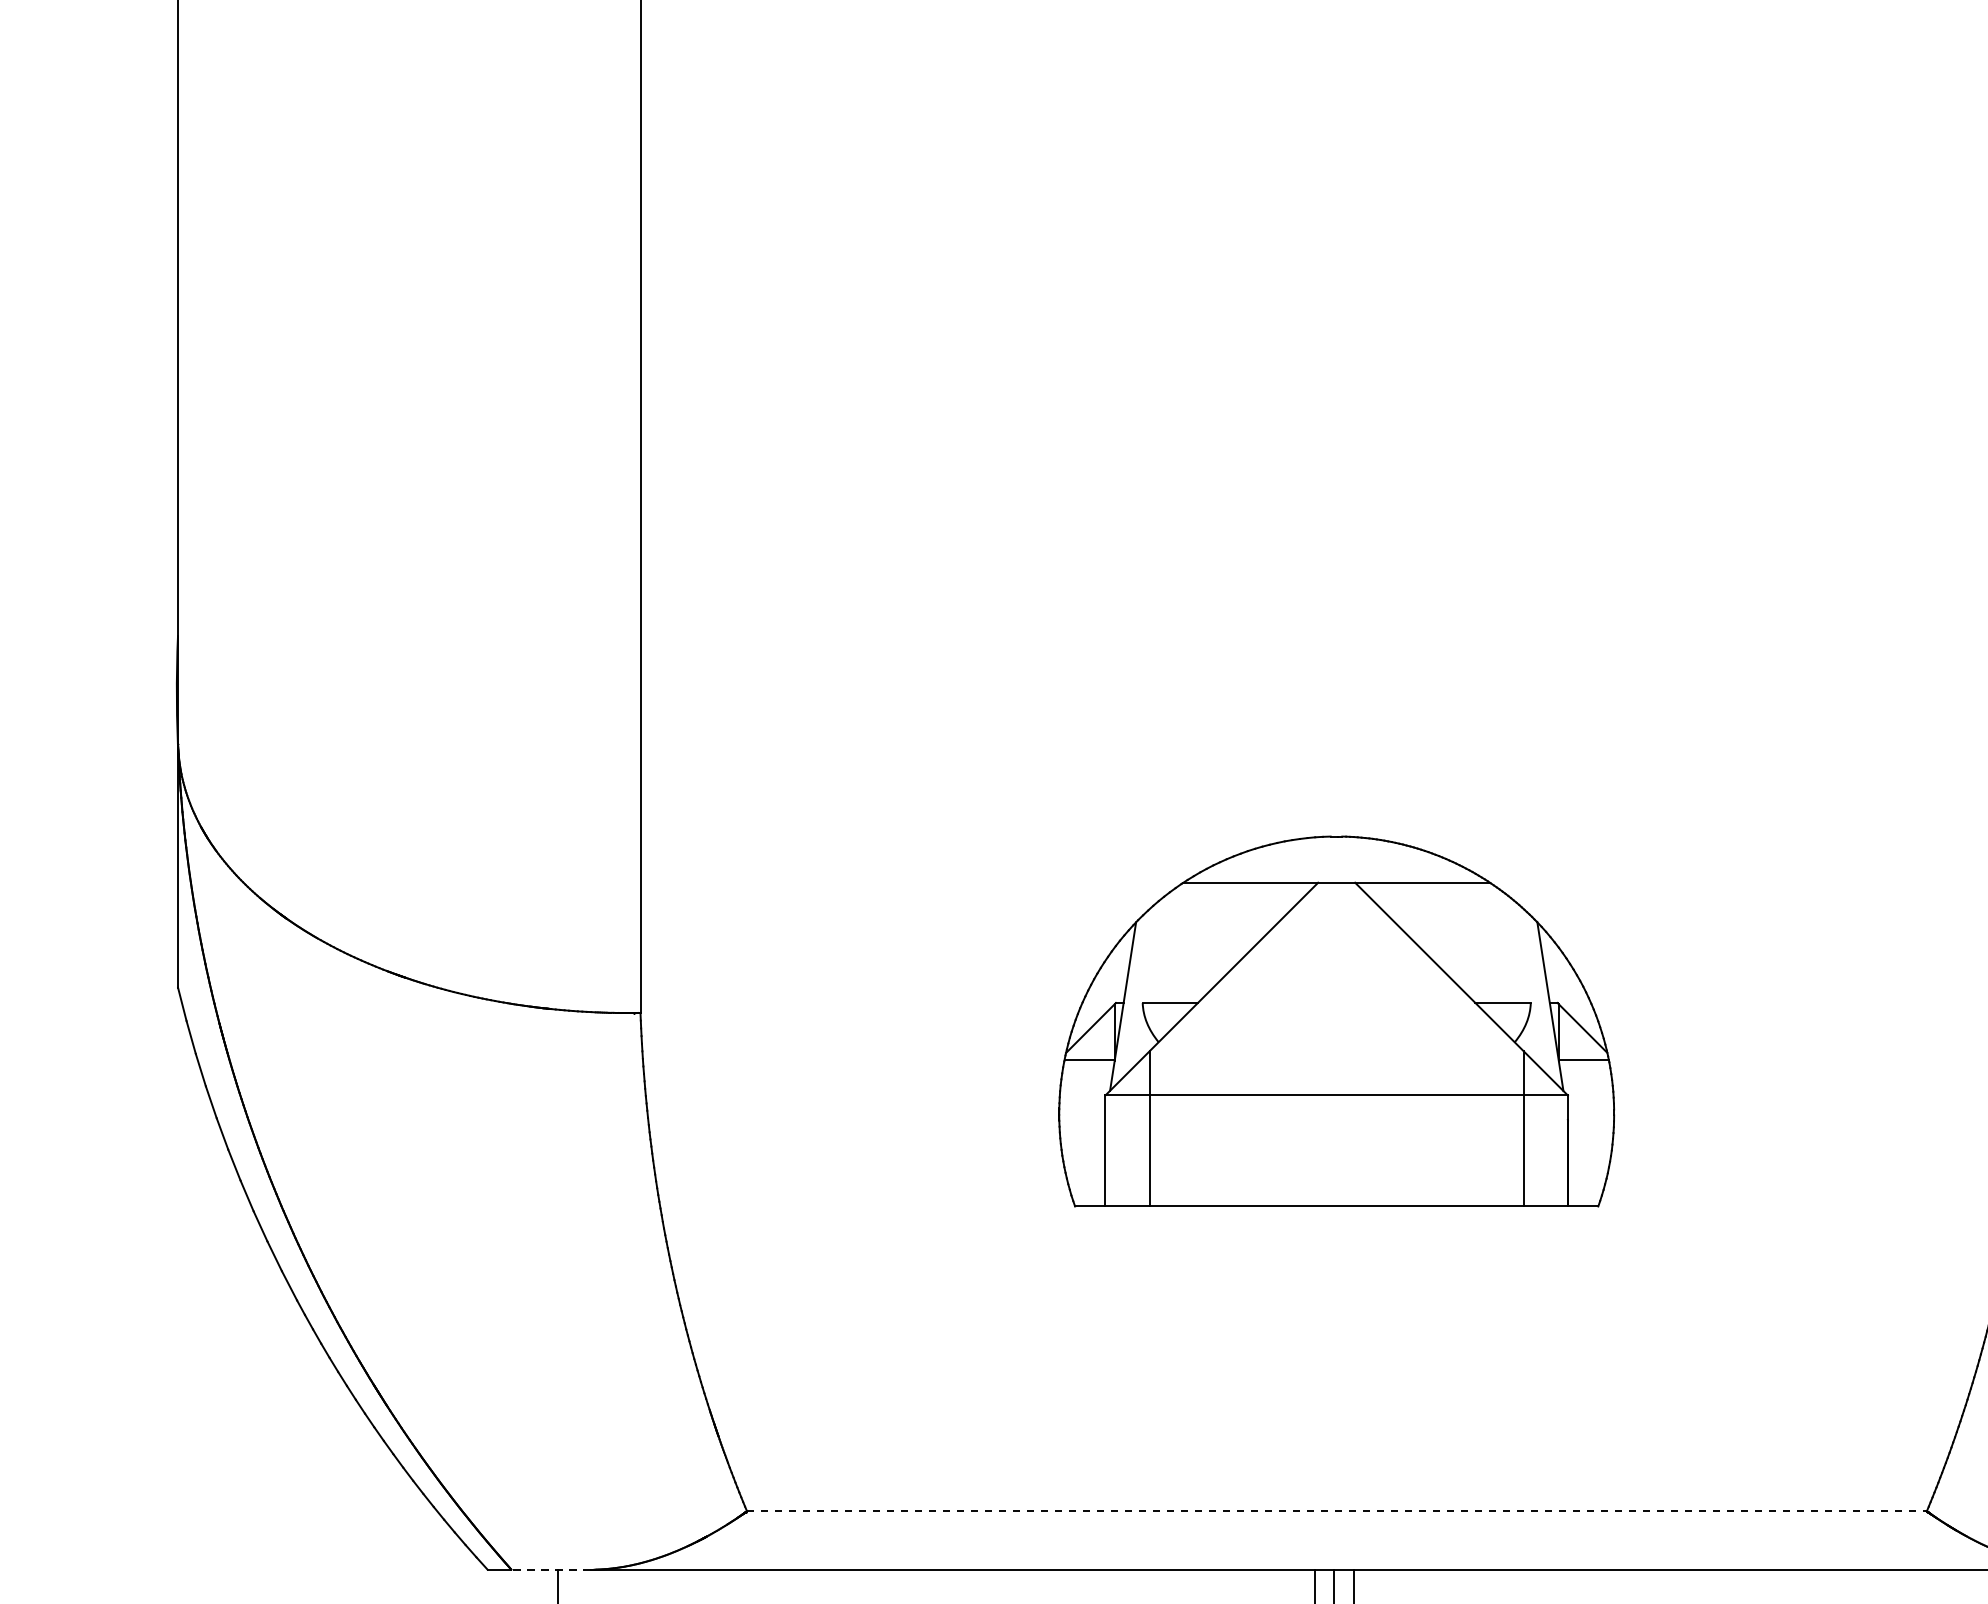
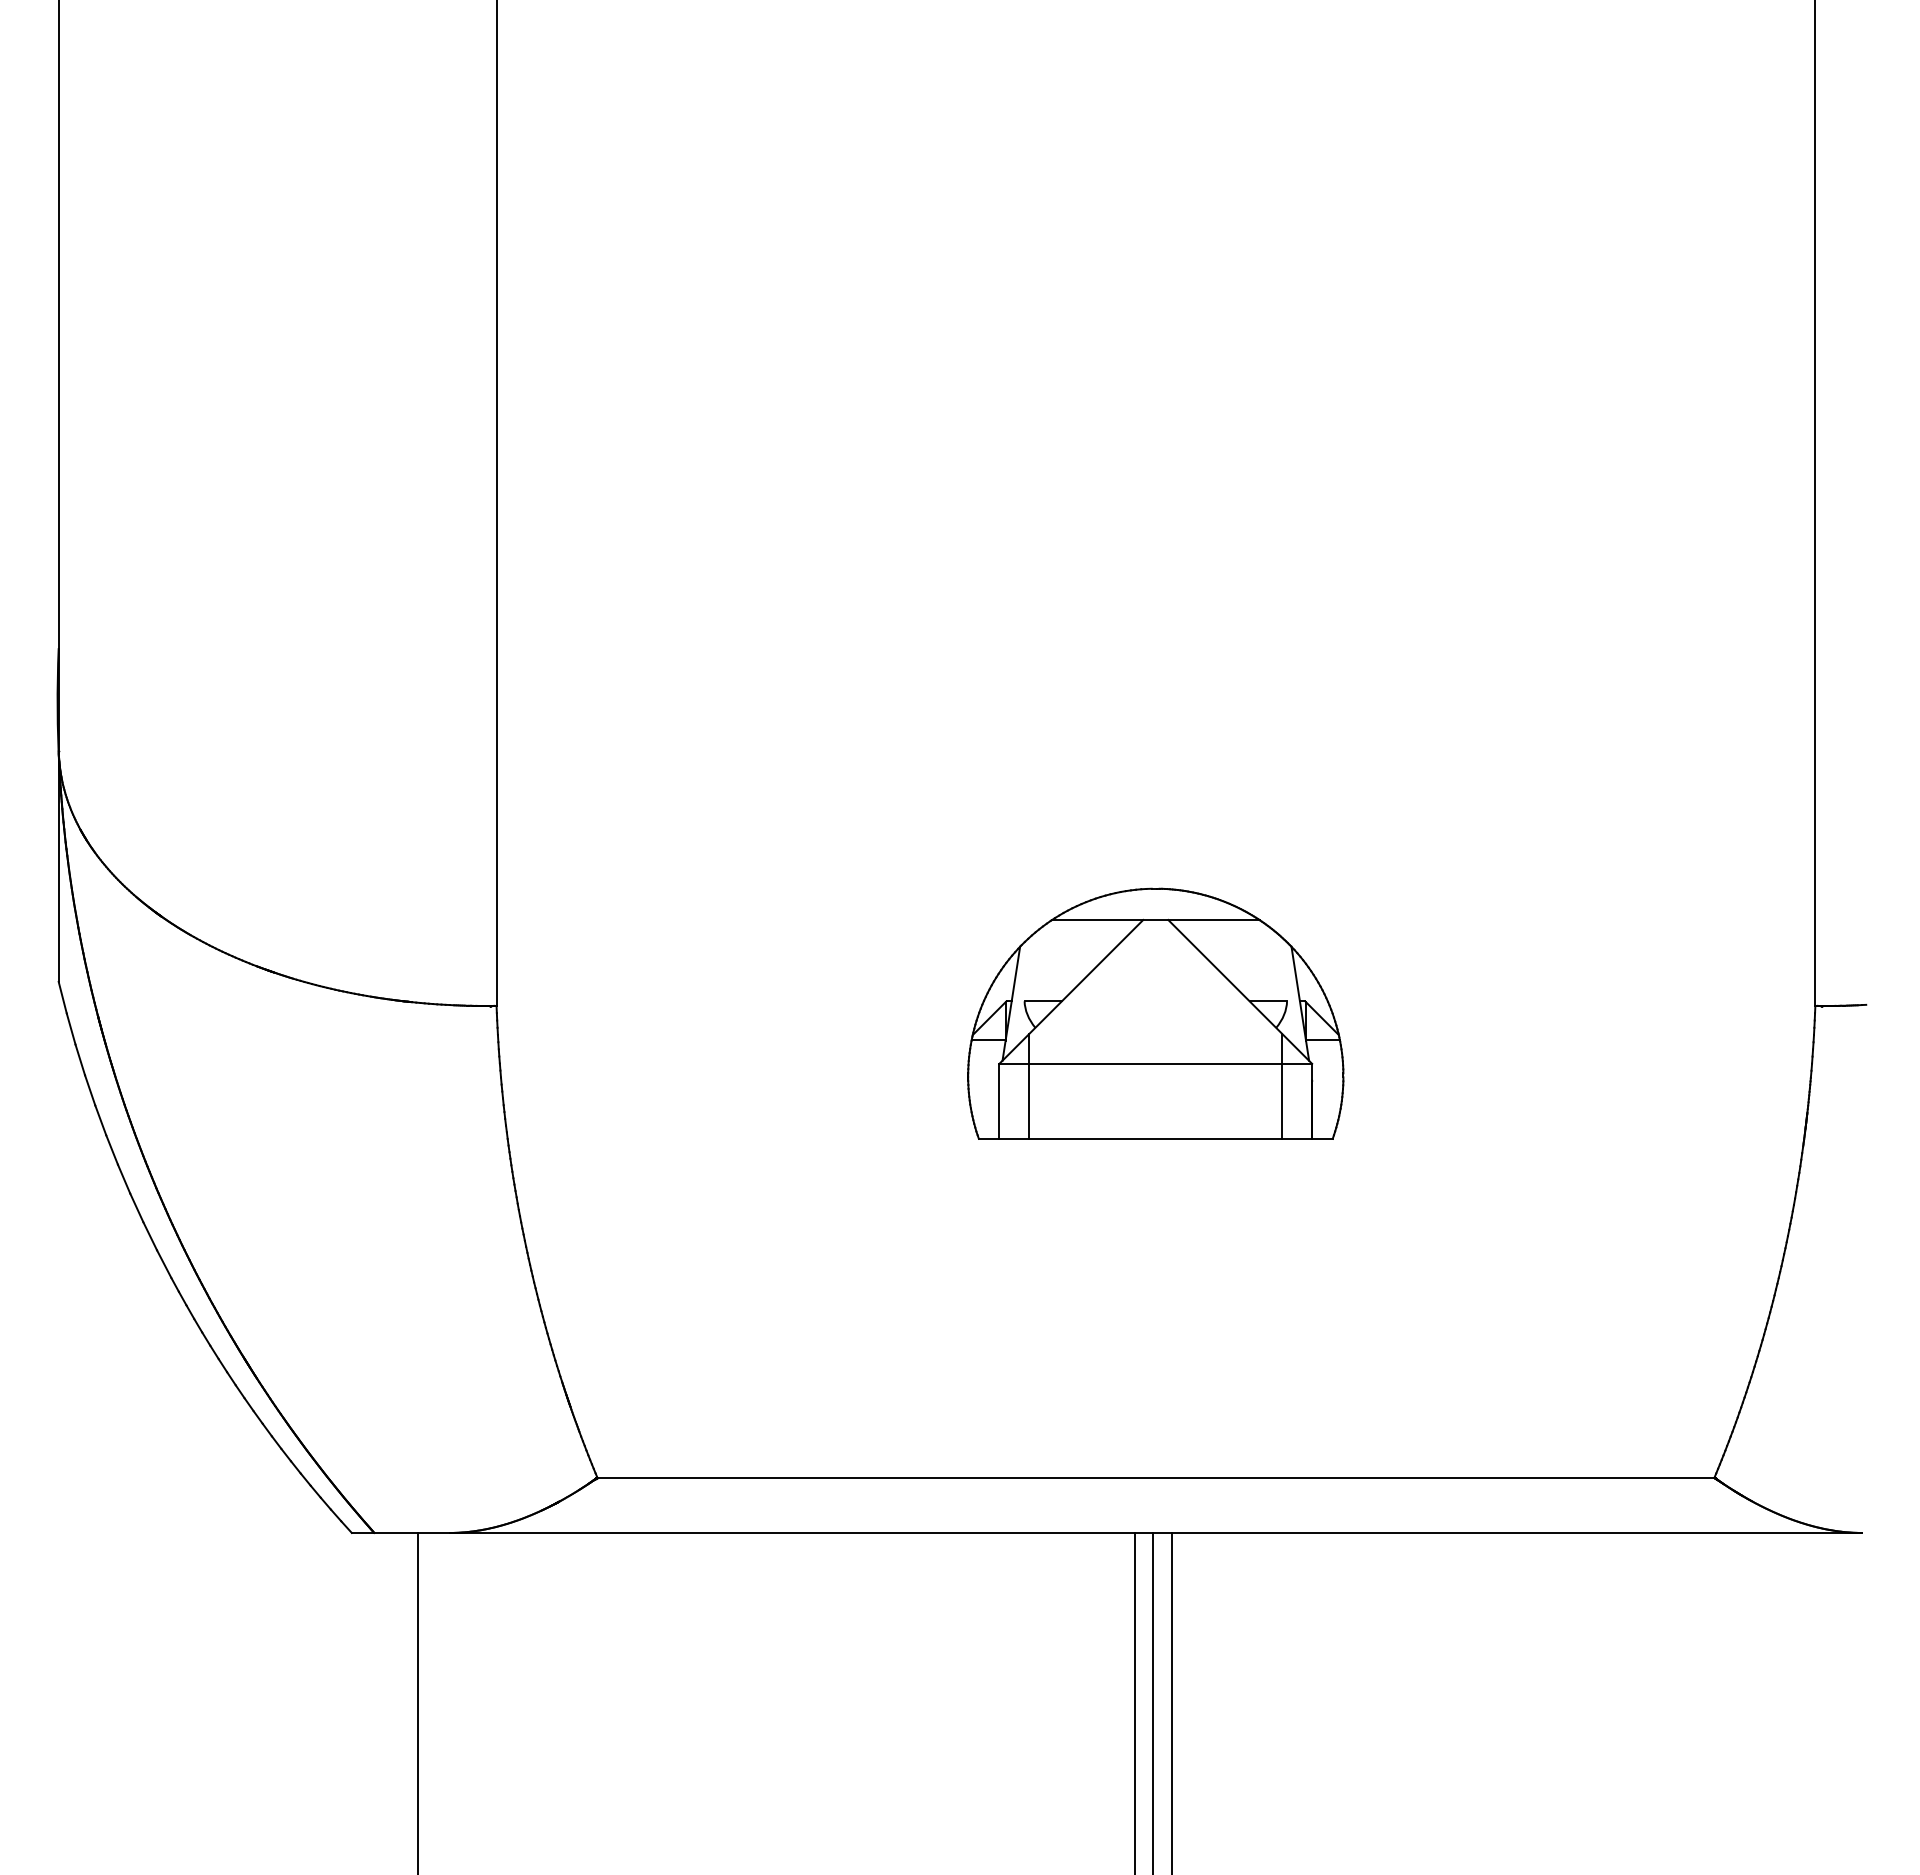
part: (1336, 1021) -> (1155, 1013), size x0.71
line: (1336, 1511) -> (1155, 1477), dashed -> solid
line: (550, 1569) -> (411, 1532), dashed -> solid

